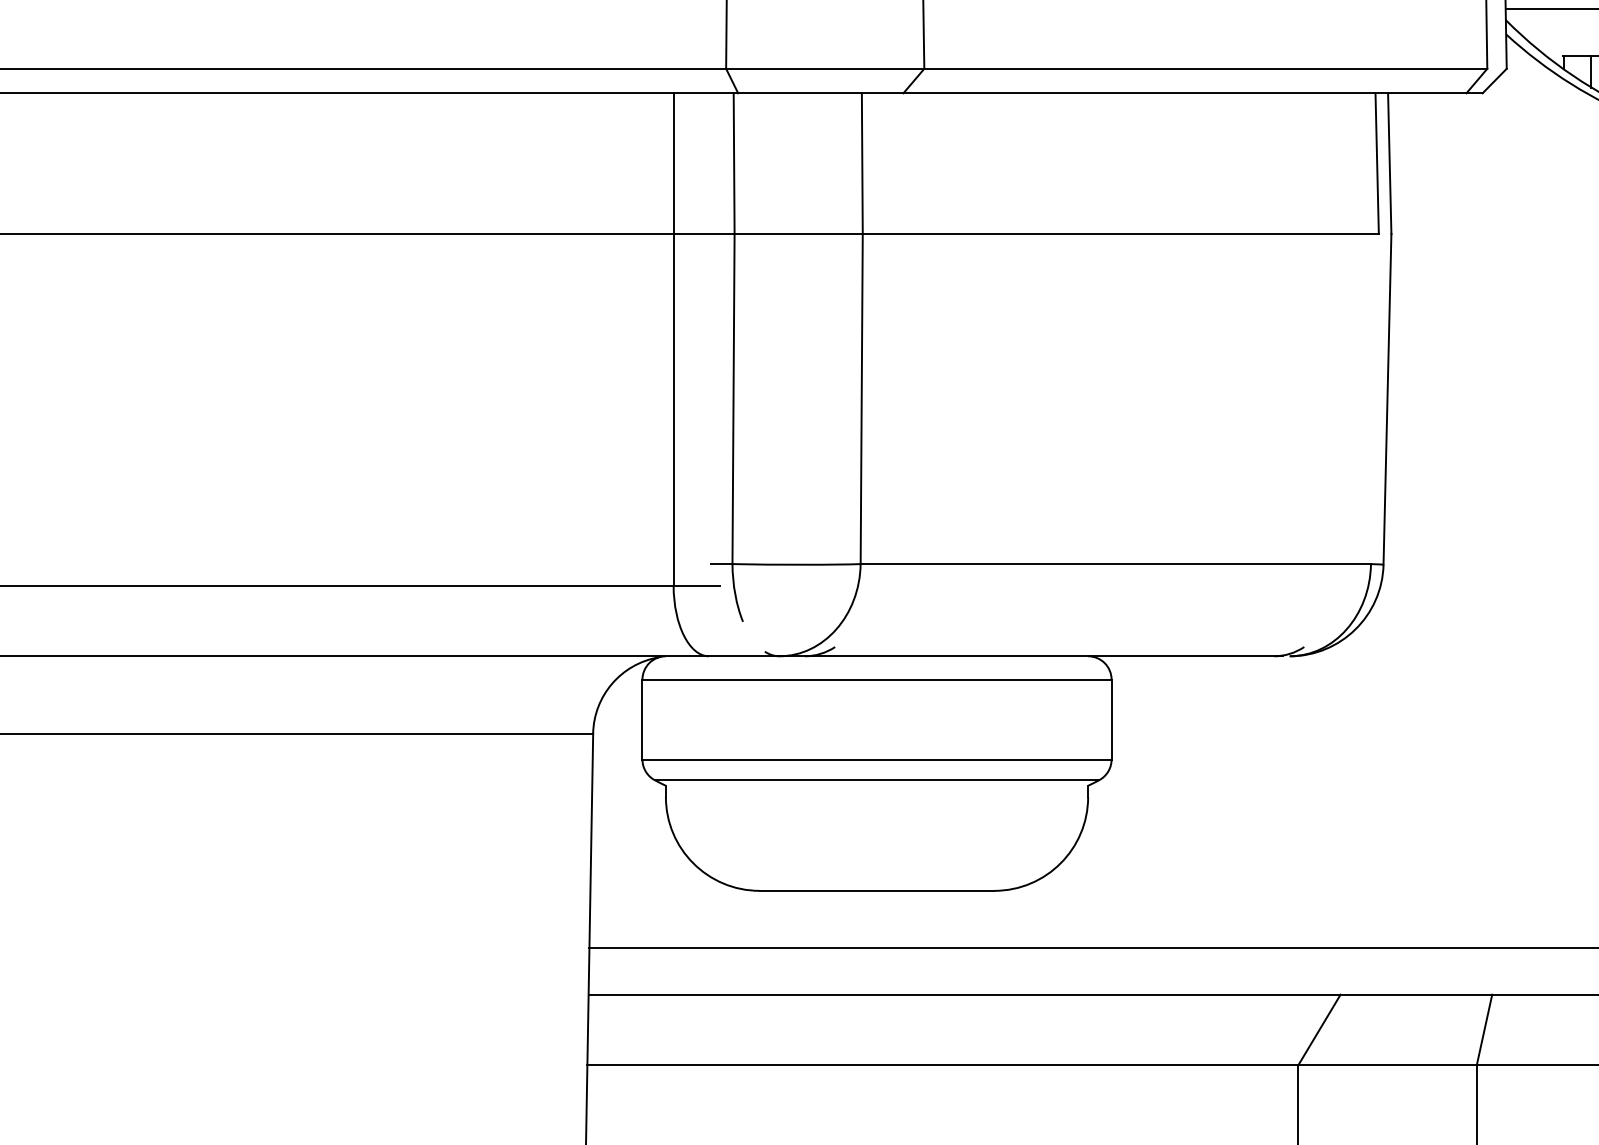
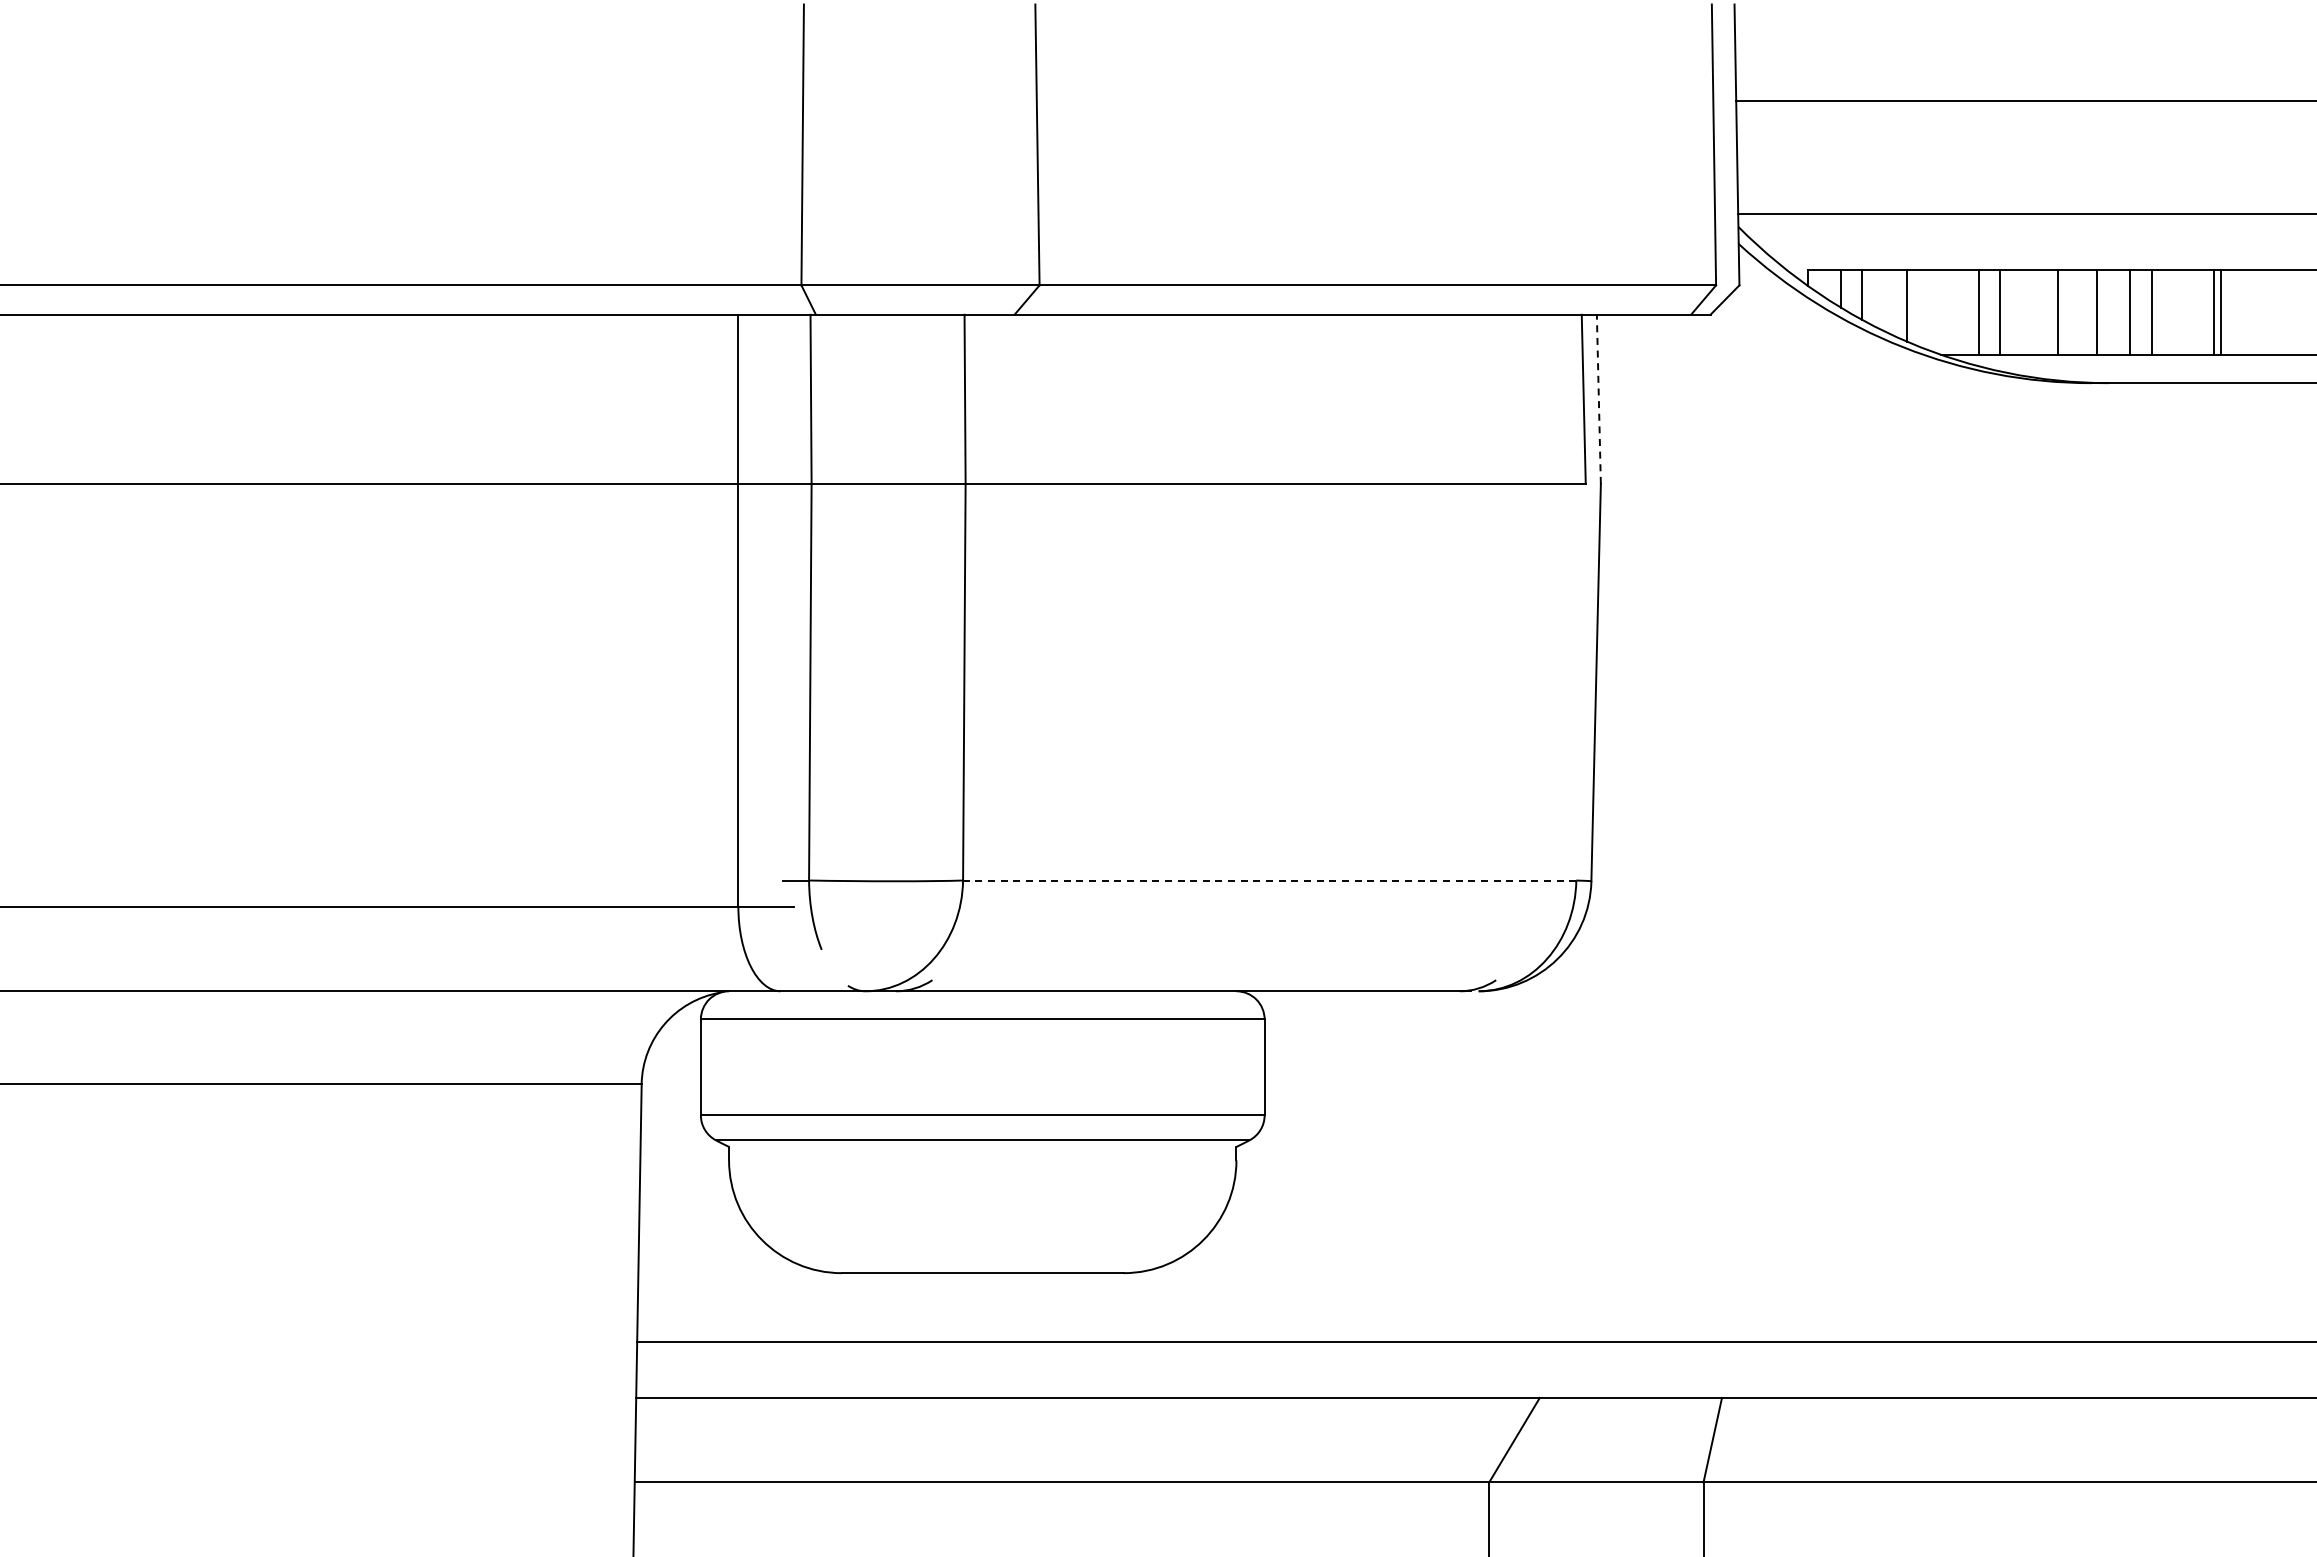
line: (1389, 163) -> (1598, 399), solid -> dashed
line: (1115, 564) -> (1269, 880), solid -> dashed

